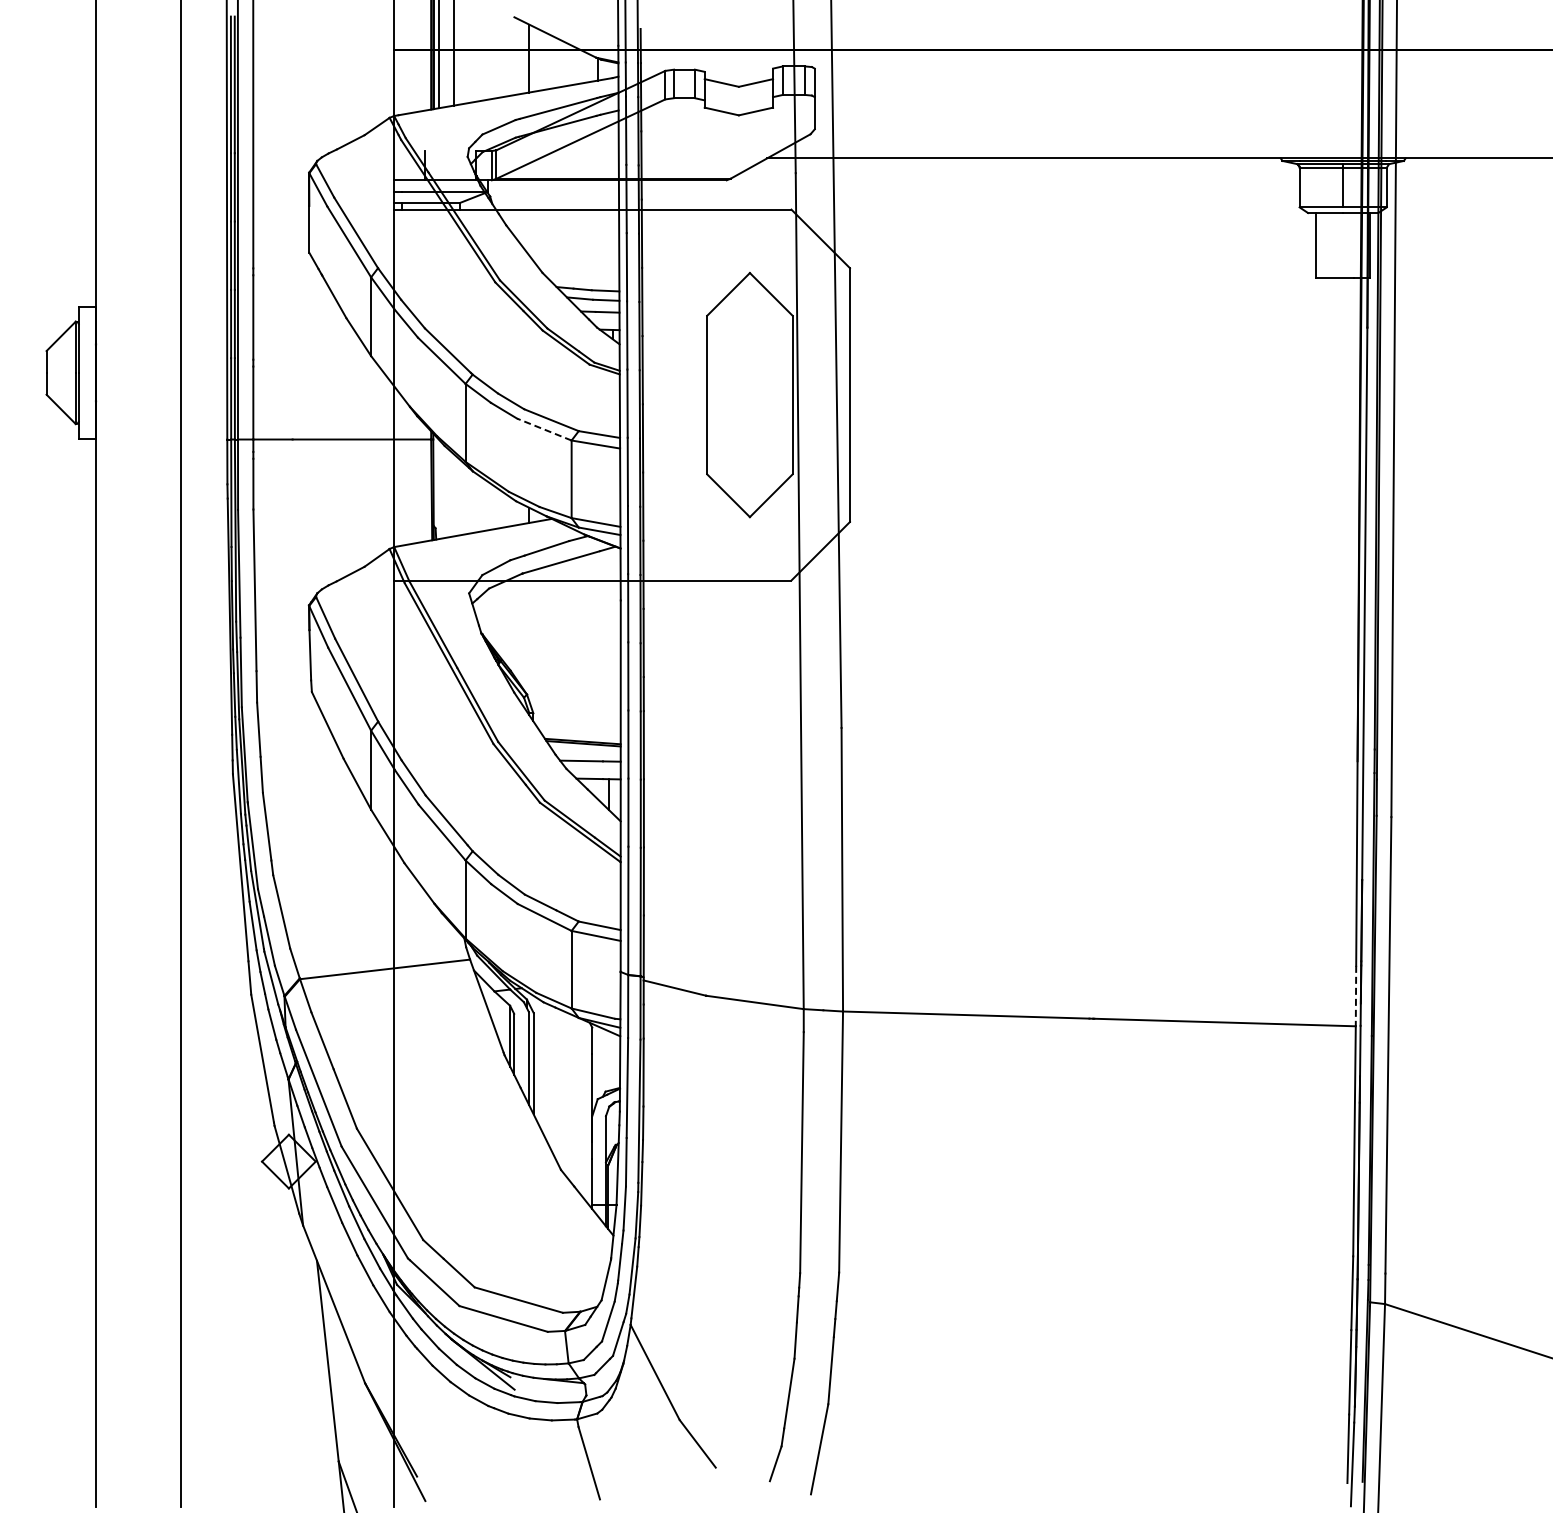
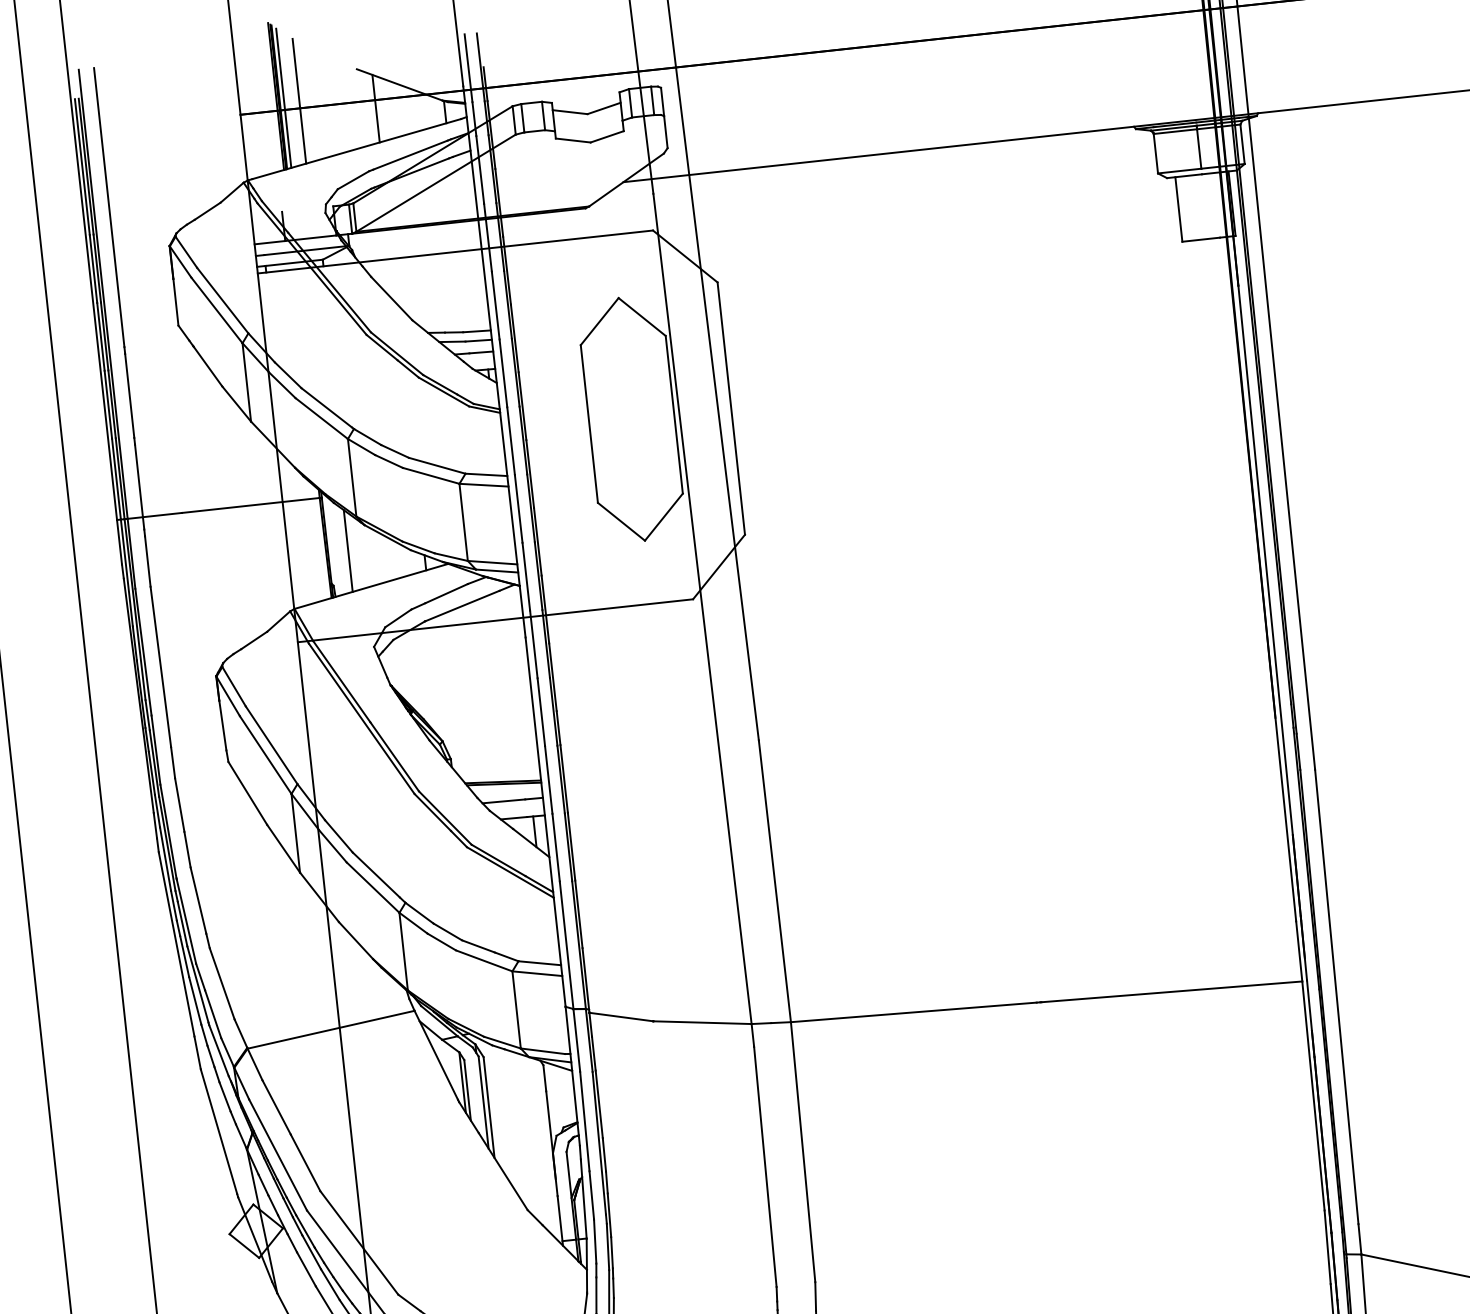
line: (543, 429) -> (430, 475), dashed -> solid
line: (453, 495) -> (347, 551), added
line: (1355, 996) -> (1298, 951), dashed -> solid

